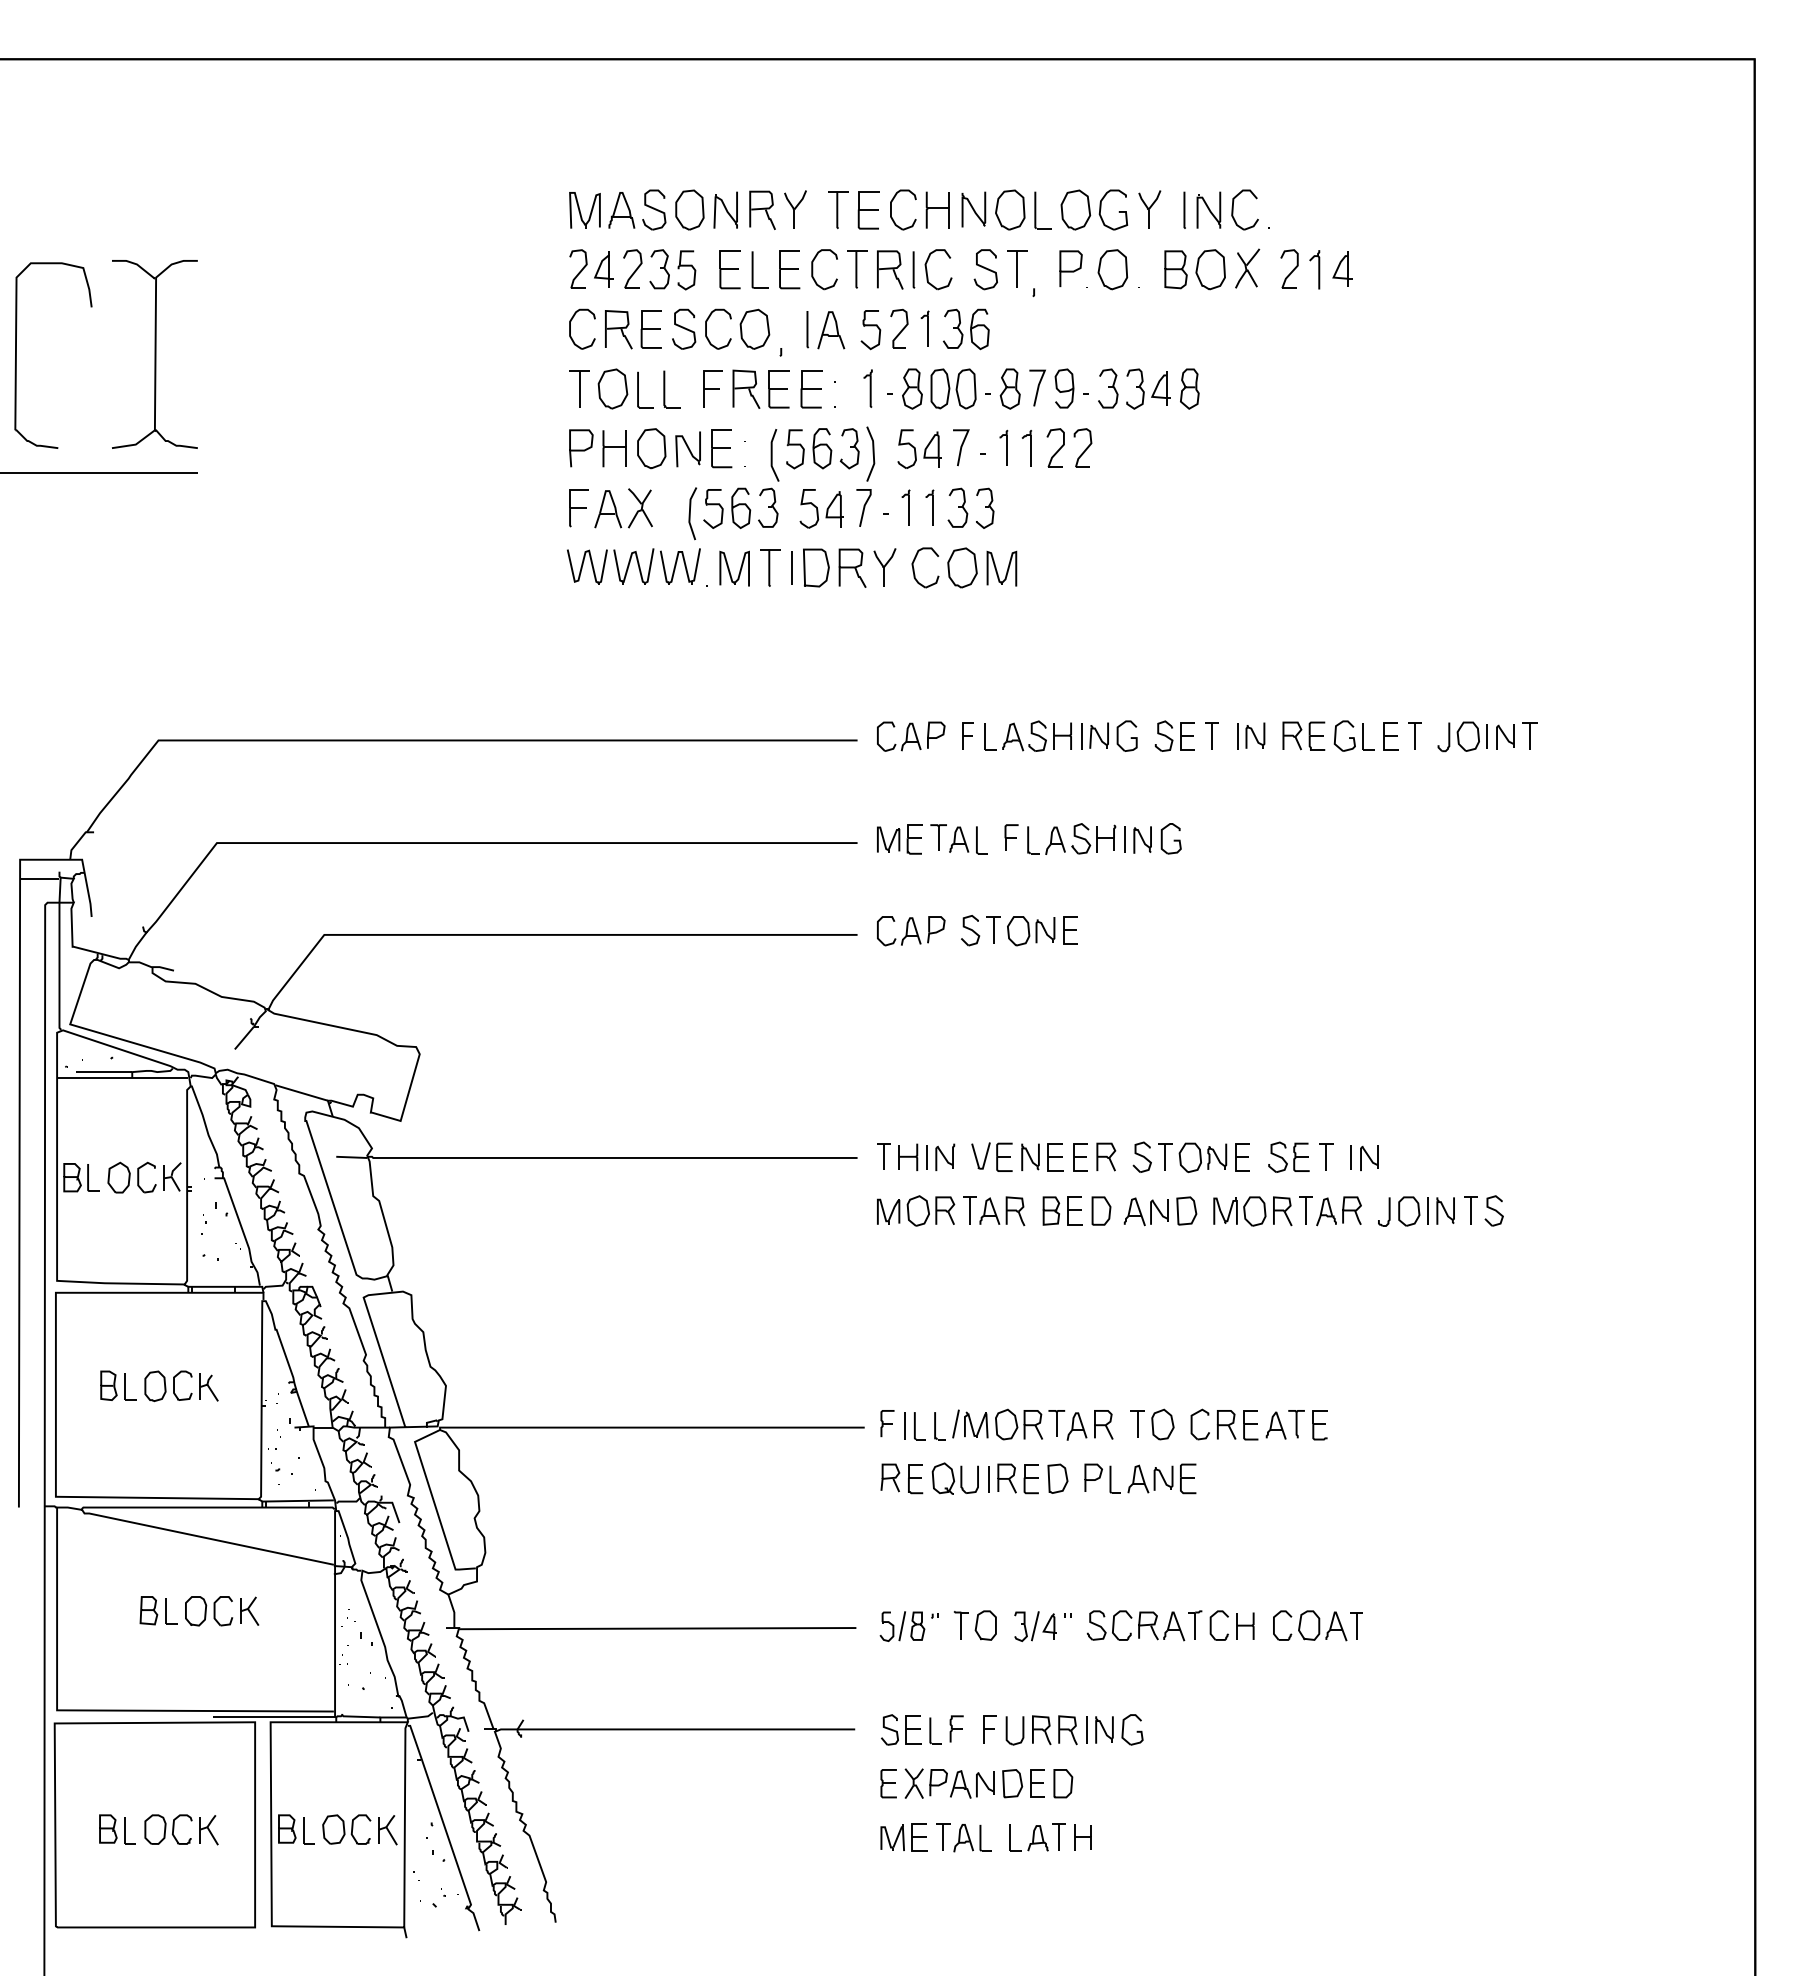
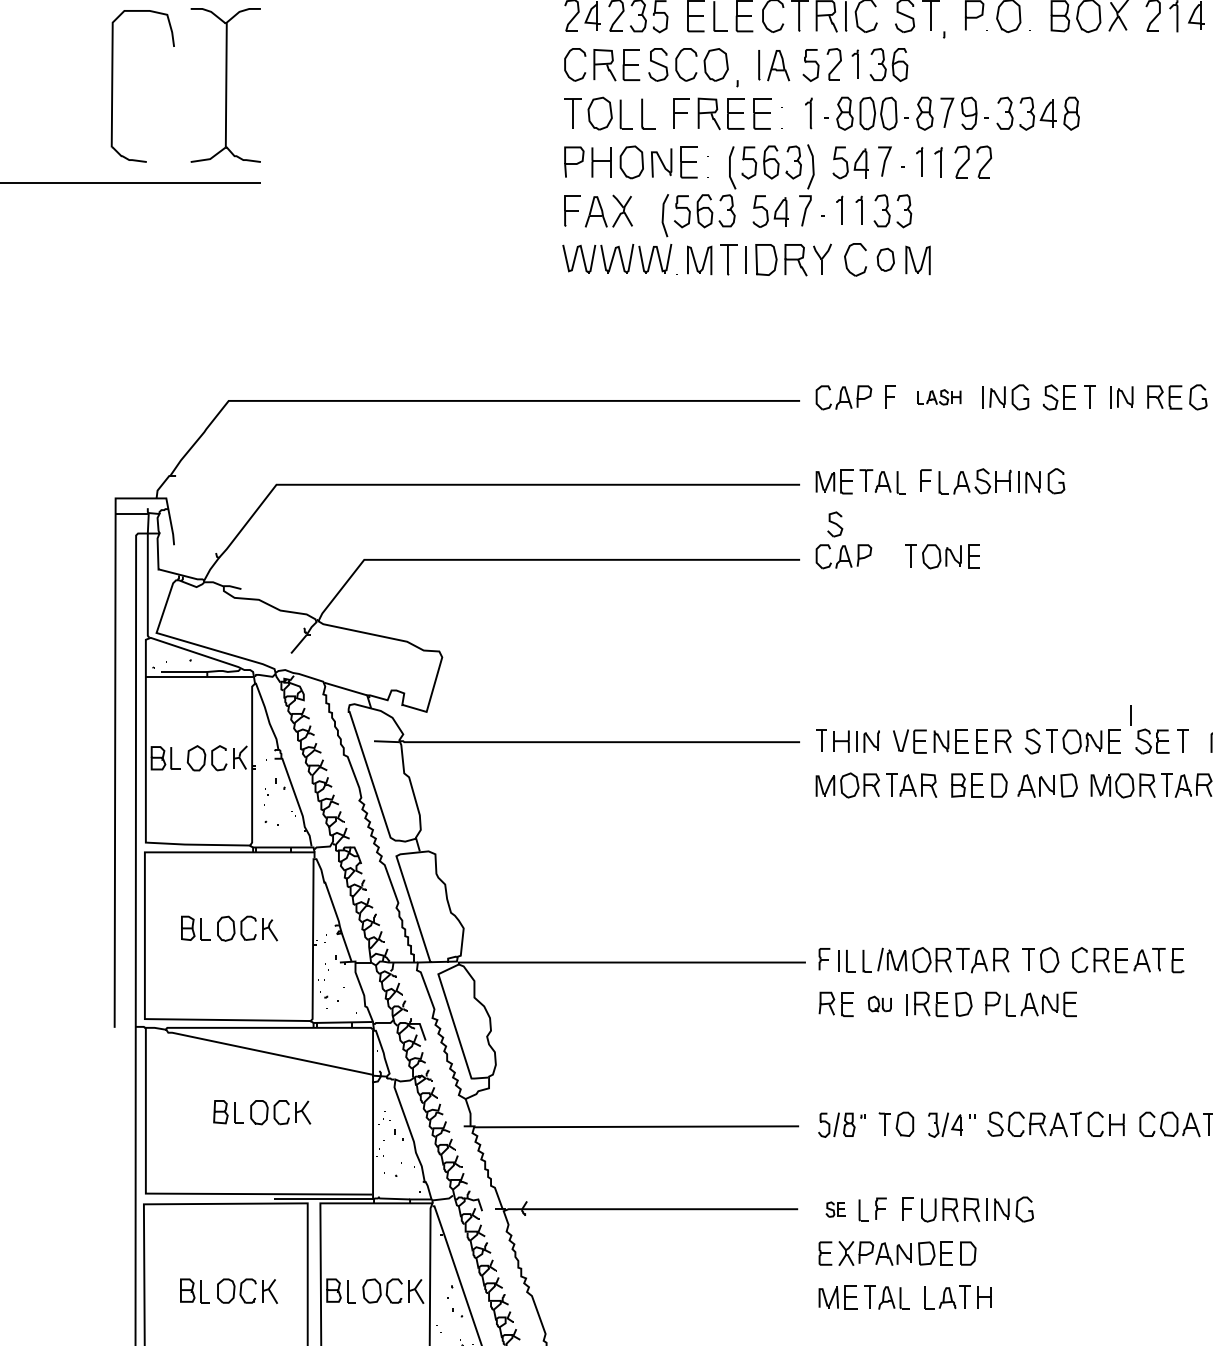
part: (962, 567) -> (885, 259), size x0.7
part: (1027, 735) -> (938, 396), size x0.6
part: (970, 930) -> (835, 524), moved
line: (1350, 1157) -> (1130, 715), moved
part: (954, 1478) -> (879, 1004), size x0.6
part: (901, 1729) -> (835, 1209), size x0.6

